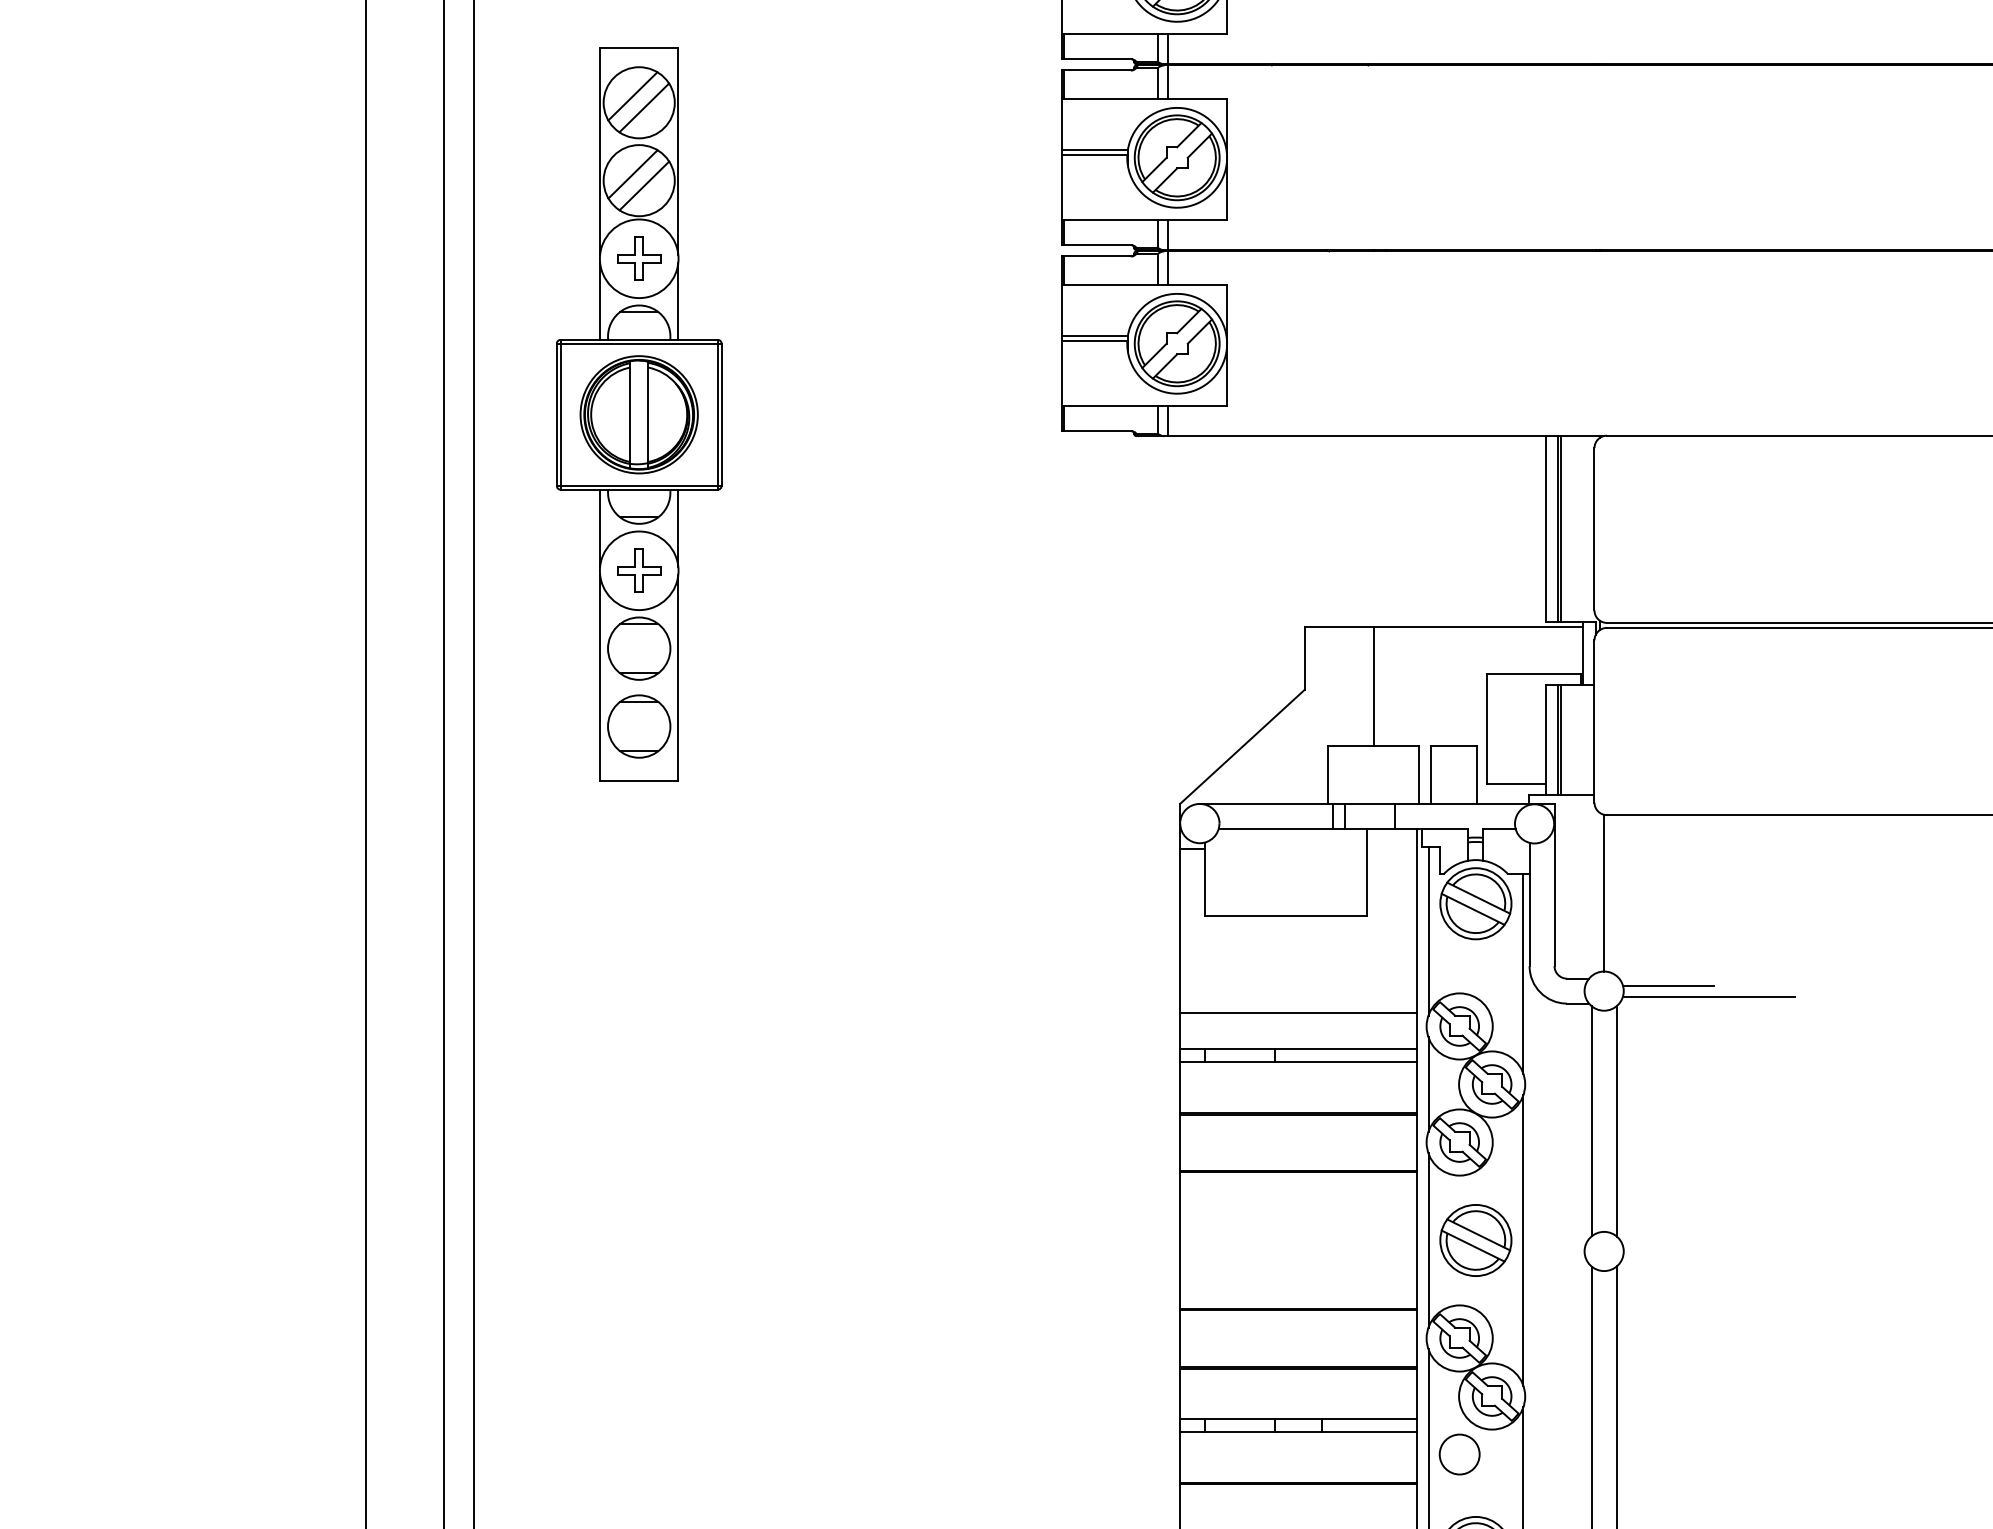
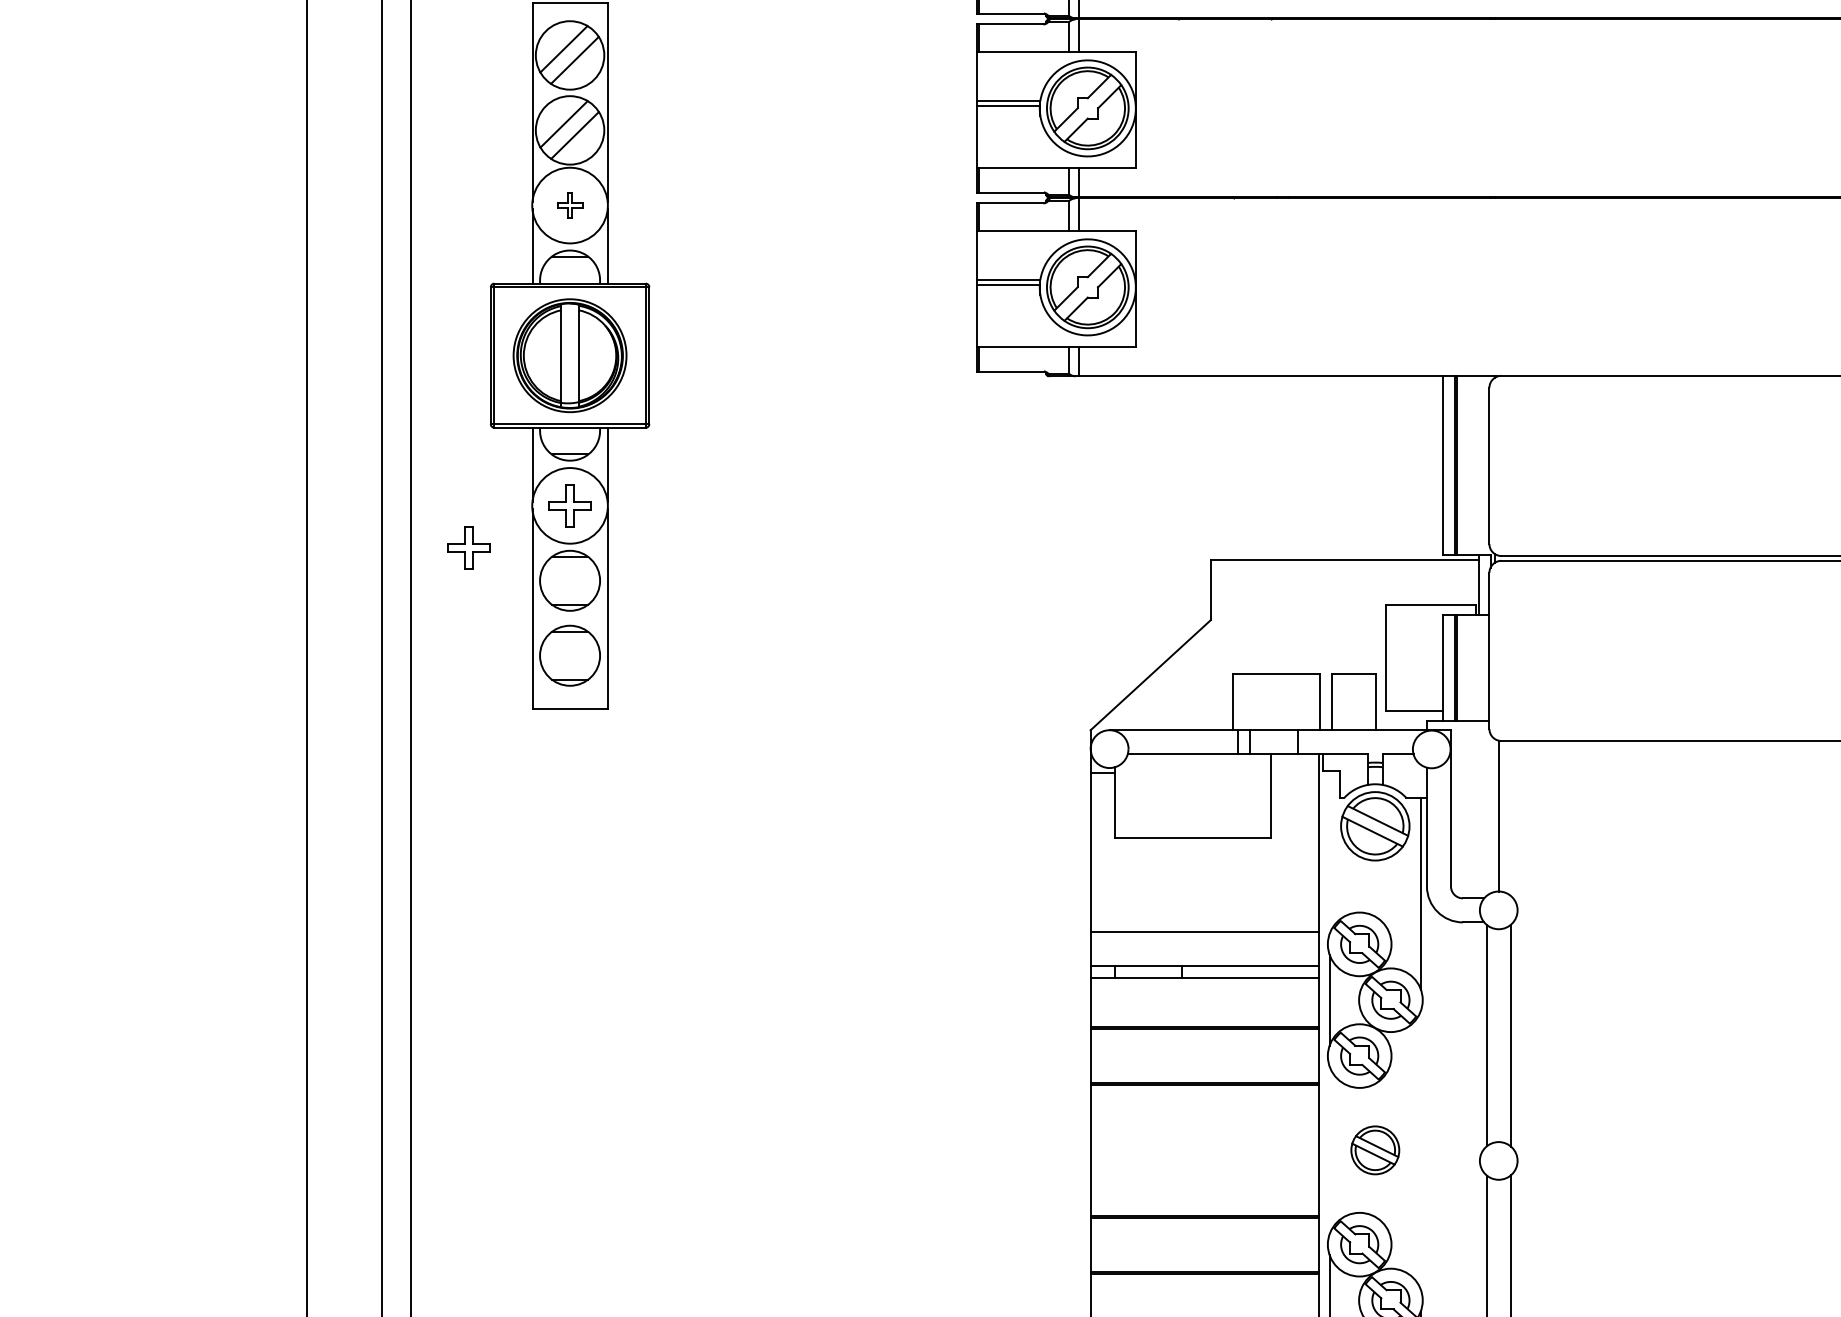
part: (639, 258) -> (570, 205), size x0.6
part: (534, 614) -> (469, 547), added
line: (1373, 686) -> (1276, 617), removed
line: (1428, 930) -> (1329, 852), removed
line: (1668, 985) -> (1560, 904), removed
line: (1708, 996) -> (1599, 915), removed
line: (1428, 1240) -> (1329, 1150), removed
part: (1475, 1240) -> (1374, 1150), size x0.7
line: (1523, 1240) -> (1421, 1150), removed

